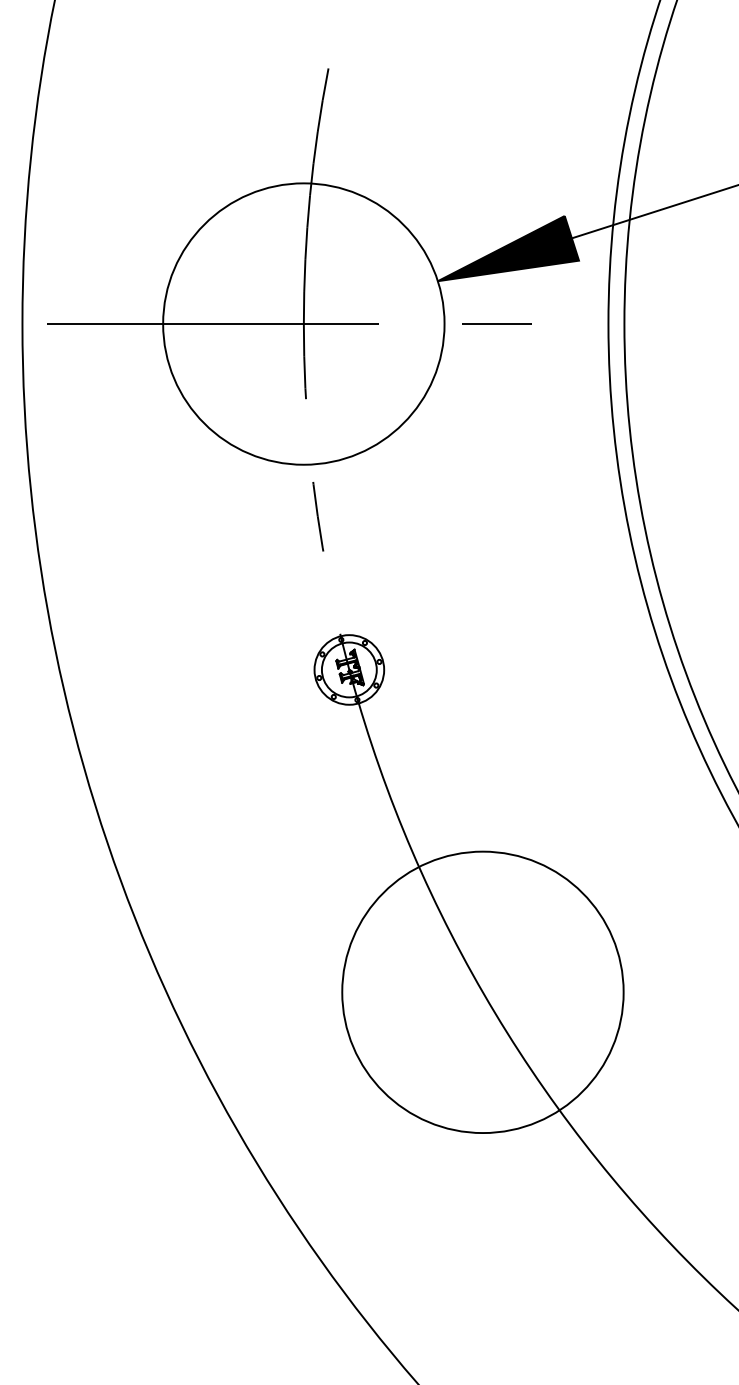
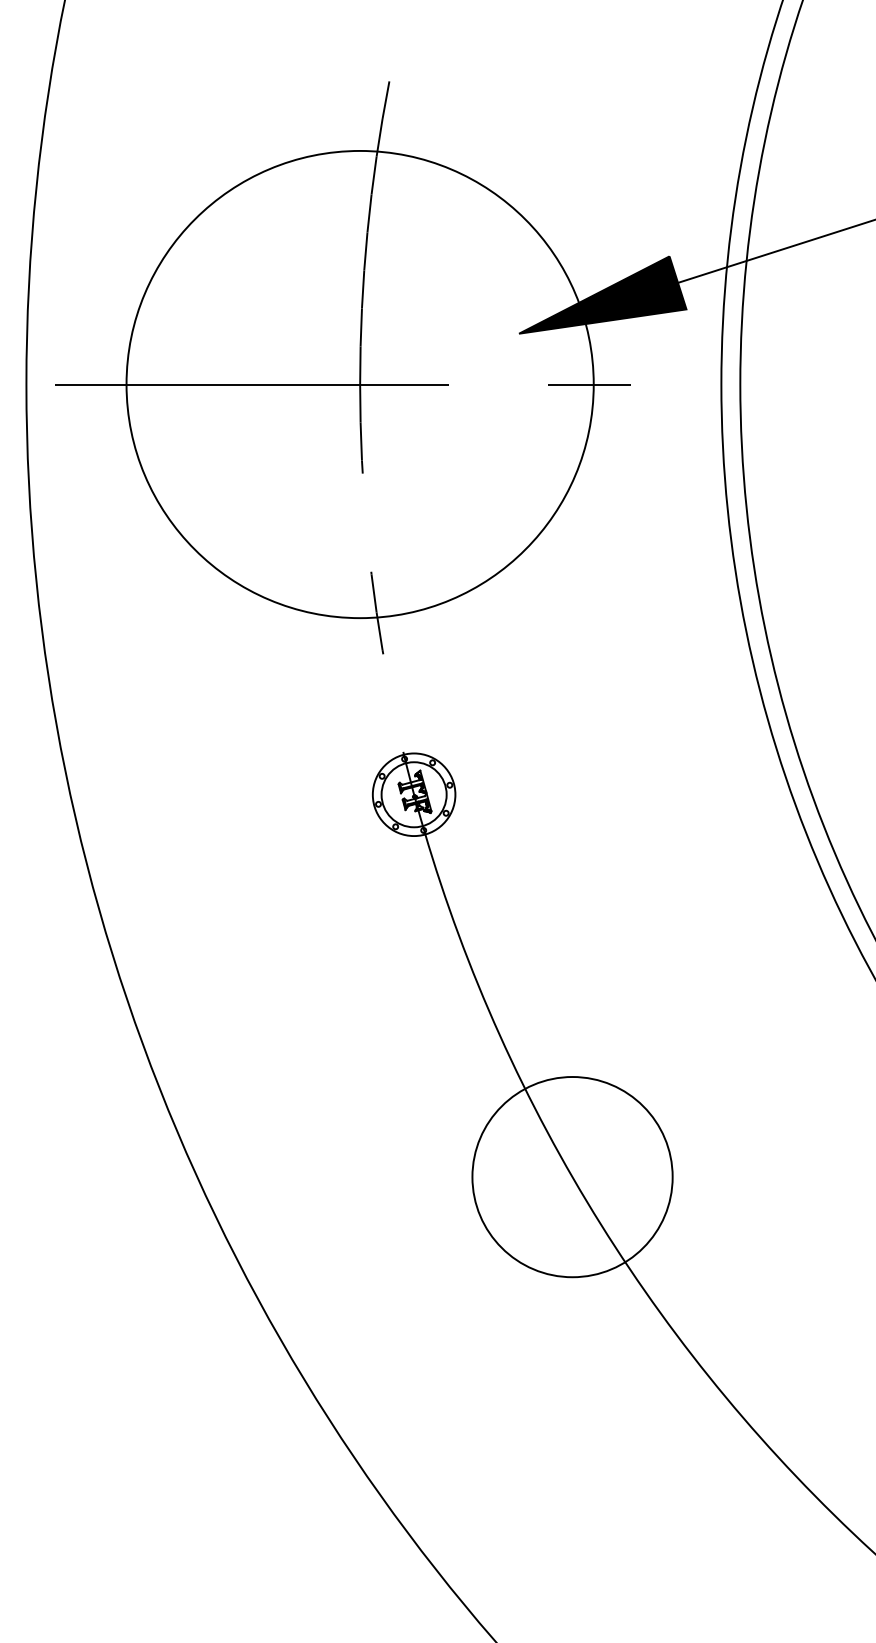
circle: (304, 324) -> (360, 384), size x1.4
circle: (482, 991) -> (572, 1176), size x0.6

